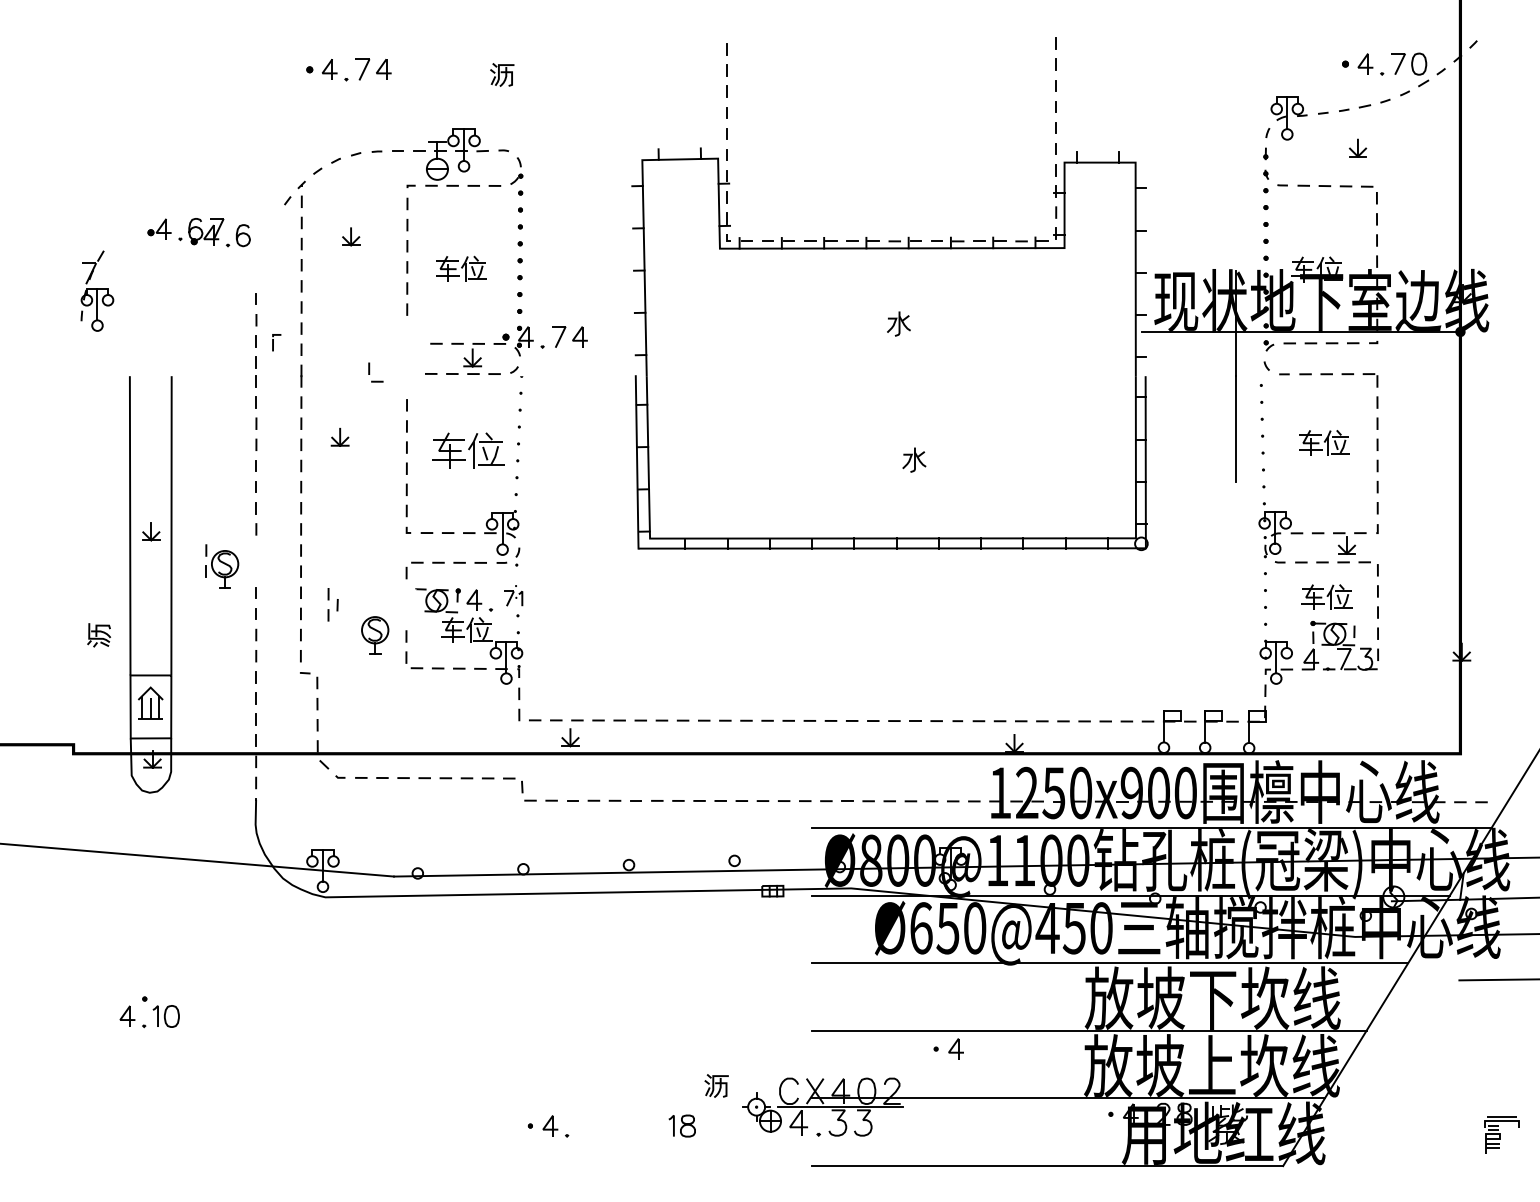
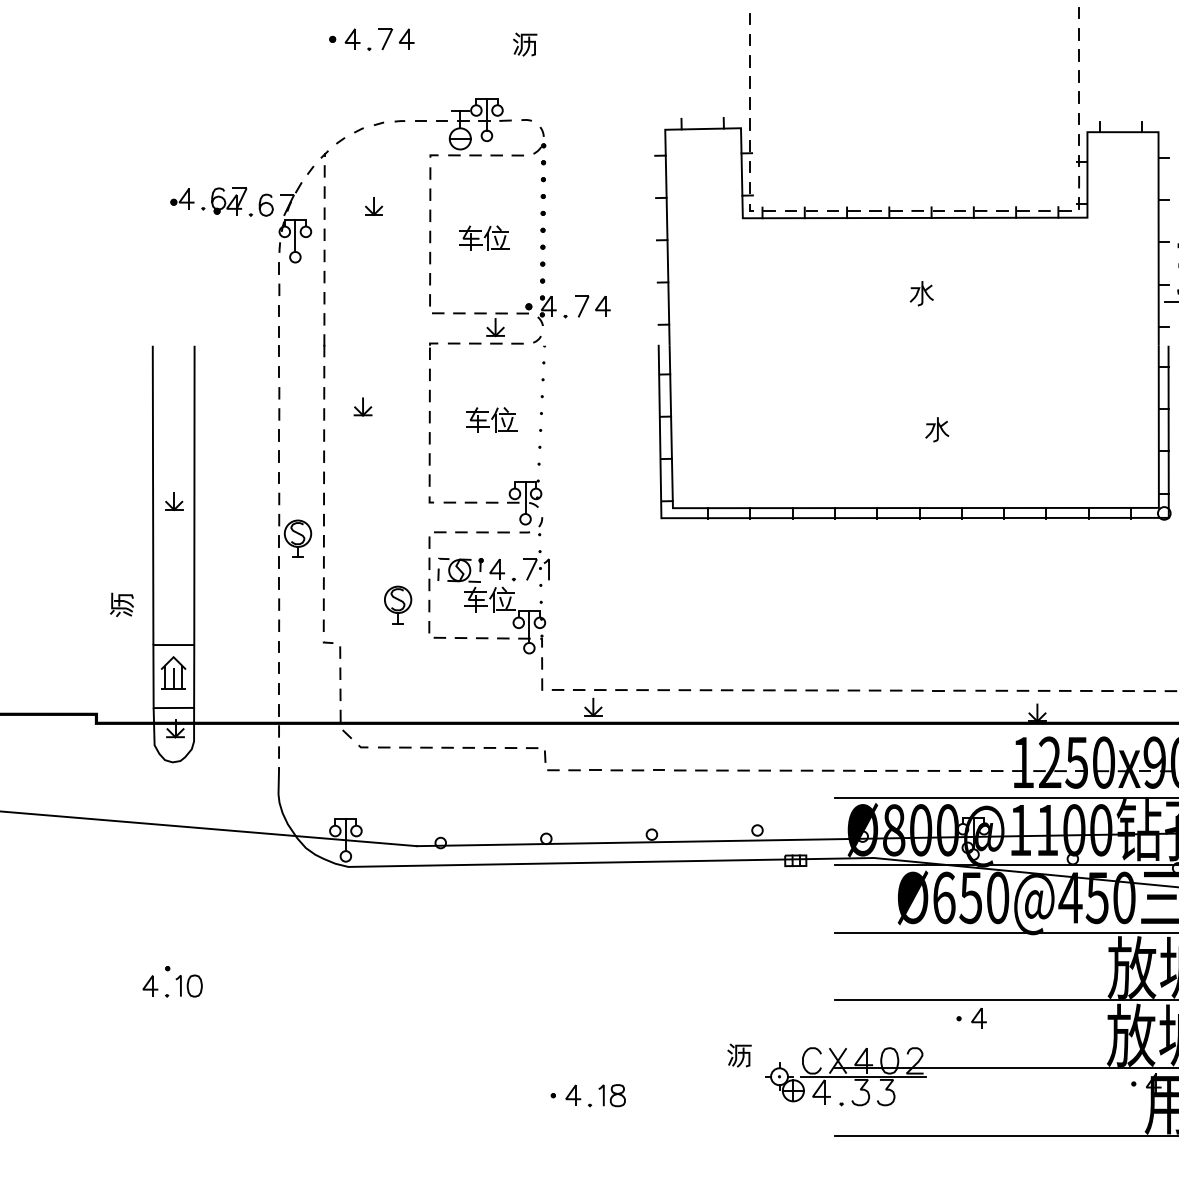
part: (97, 290) -> (295, 222), moved
part: (276, 342) -> (433, 351), moved
part: (375, 372) -> (436, 304), moved
part: (468, 450) -> (491, 420), size x0.71
part: (222, 566) -> (295, 536), moved
part: (513, 595) -> (536, 565), size x1.43
part: (332, 604) -> (433, 574), moved
part: (681, 1125) -> (611, 1095), moved

